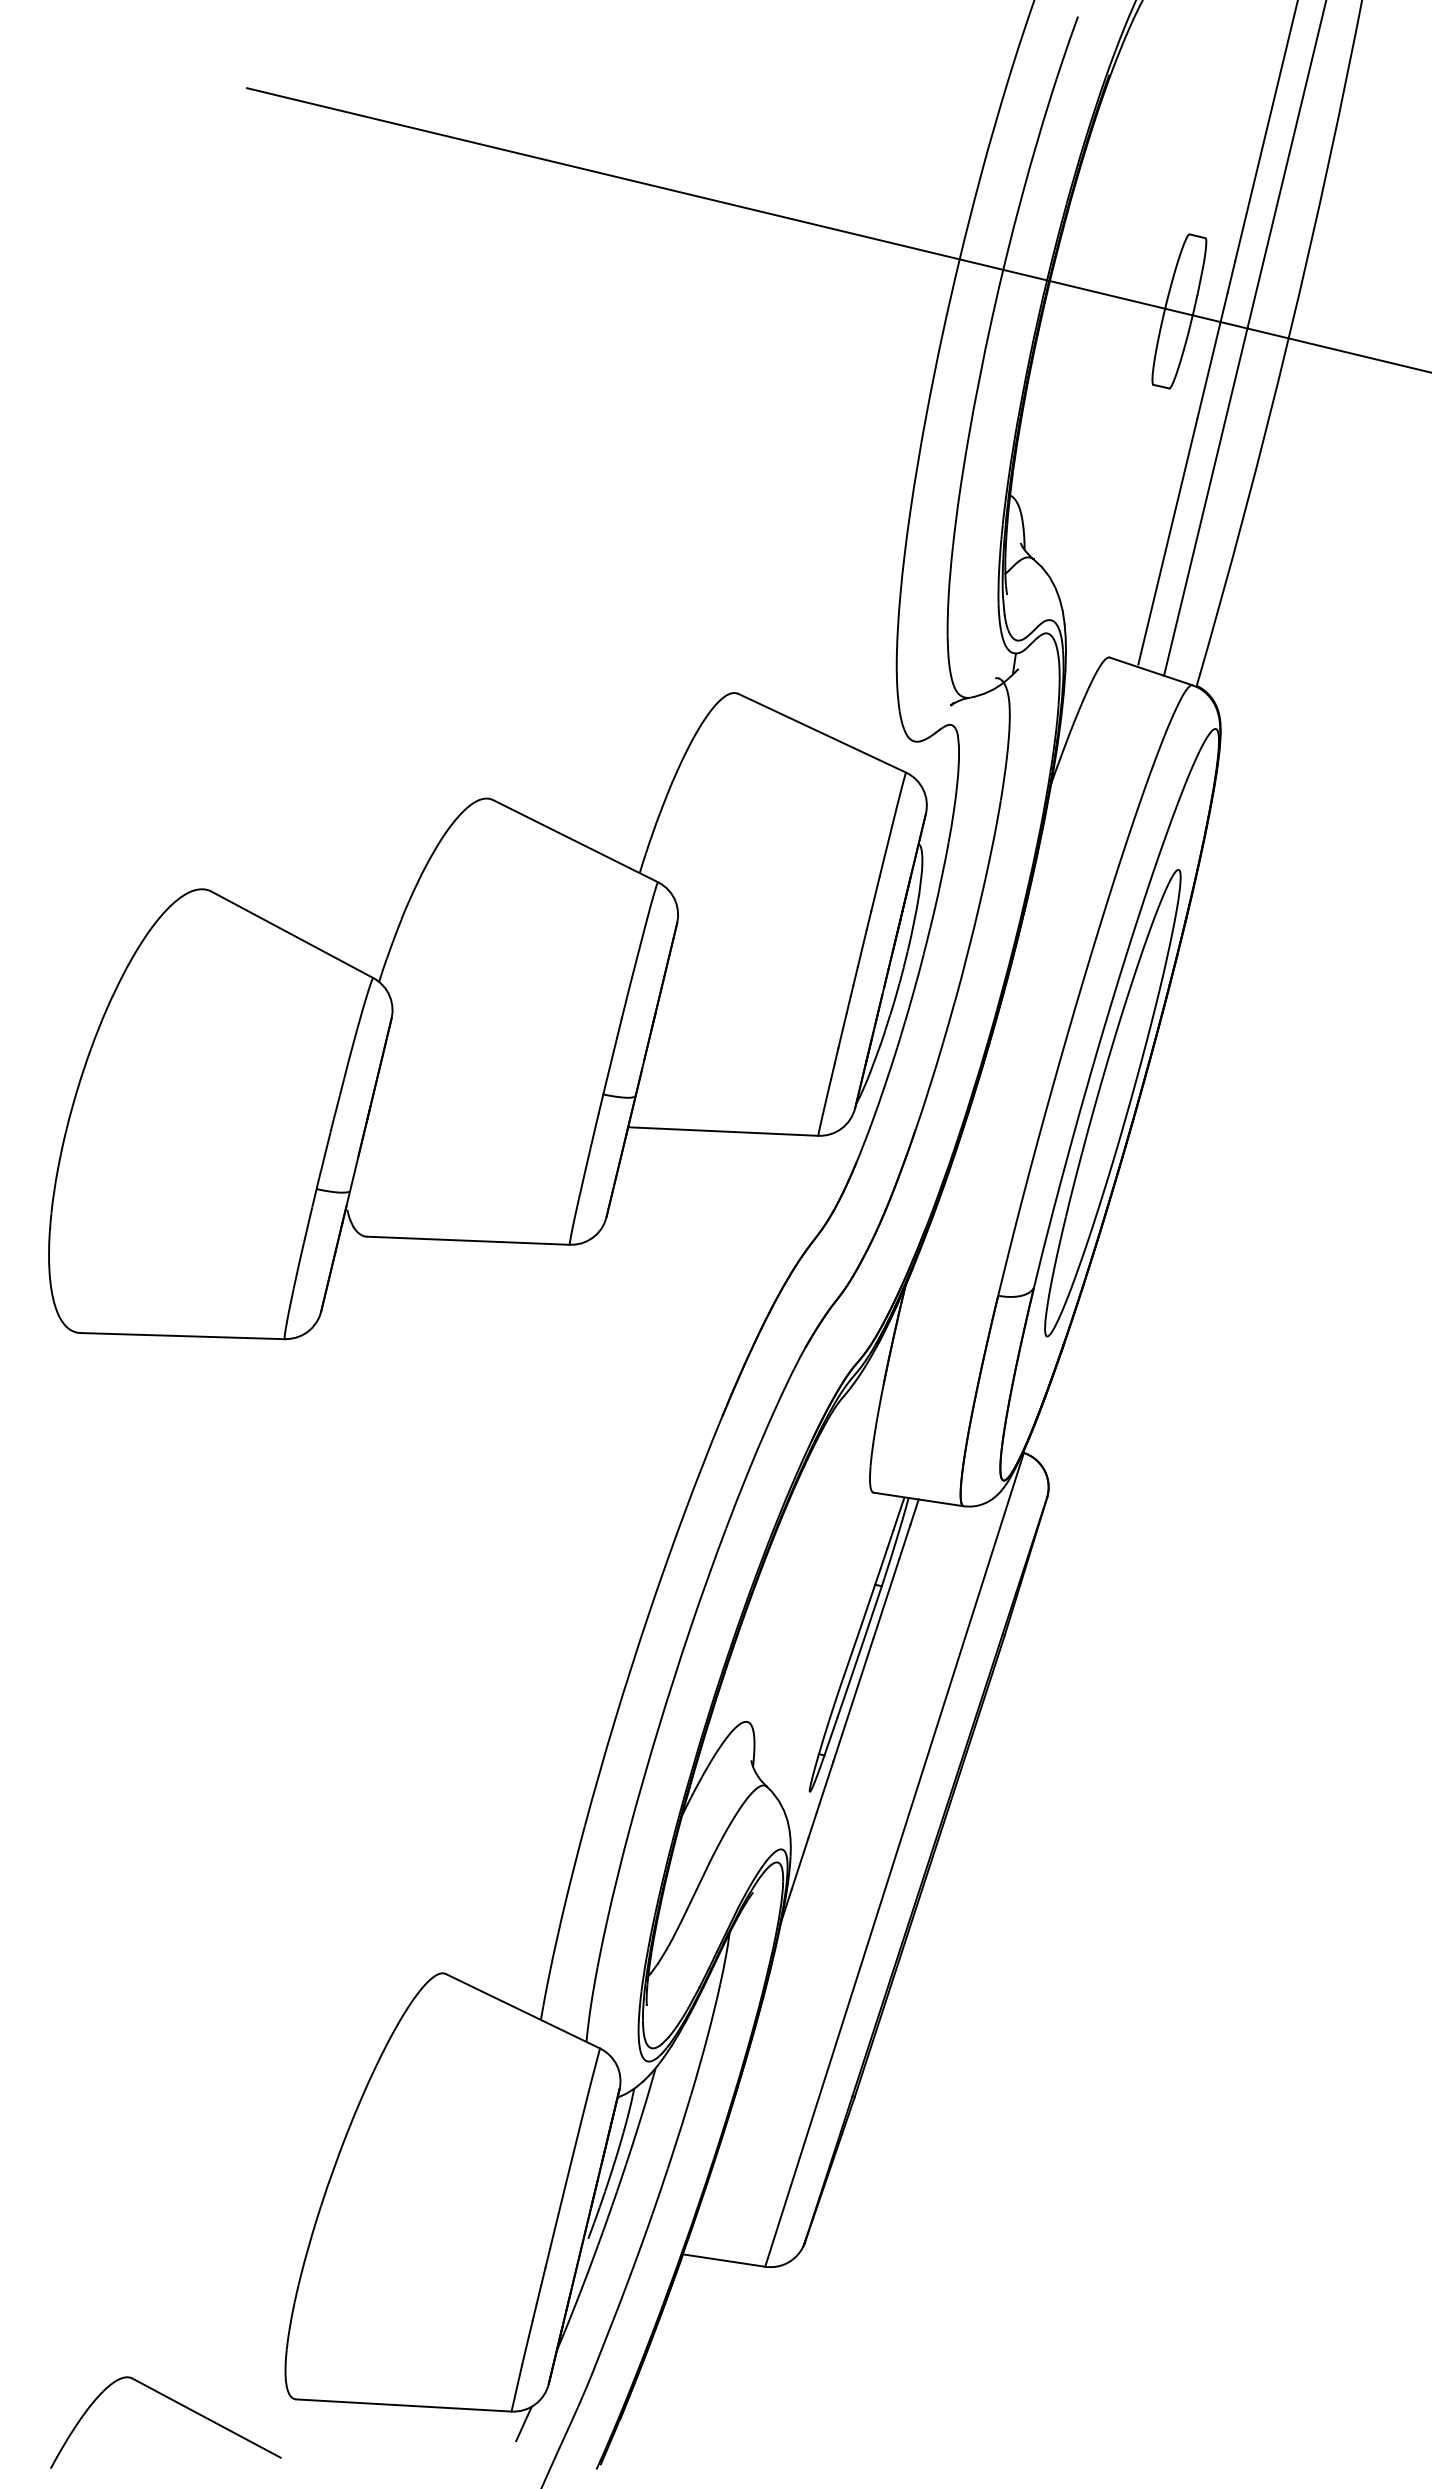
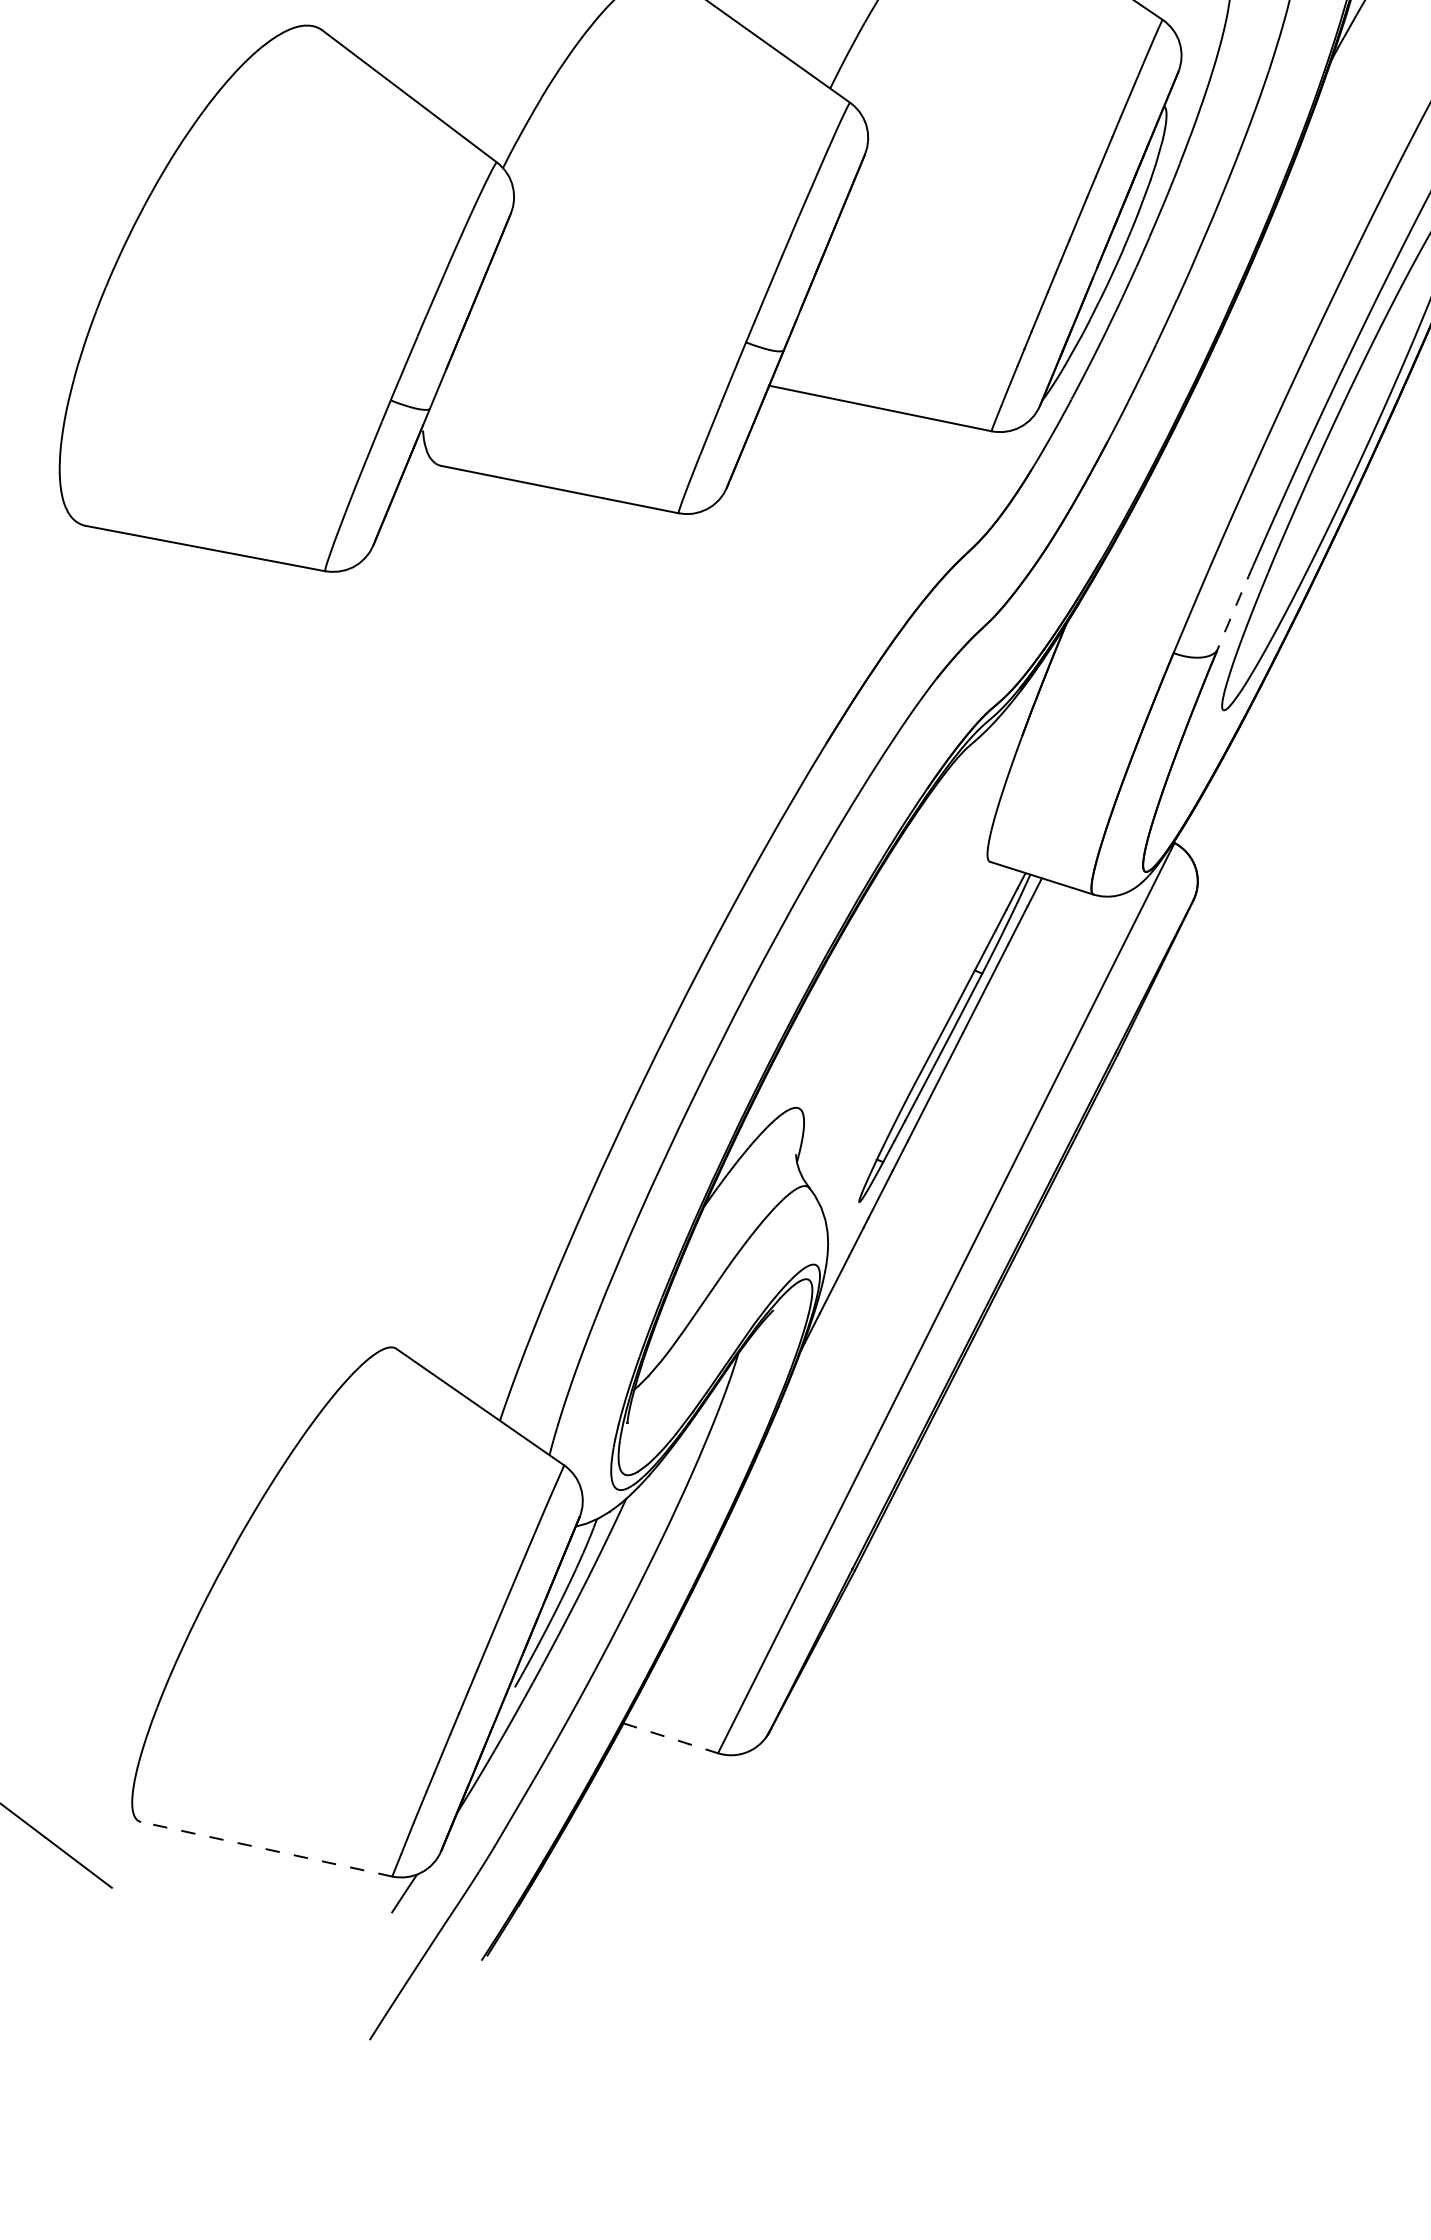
arc: (1043, 1250) -> (1235, 608), solid -> dashed
line: (723, 2260) -> (670, 1738), solid -> dashed
line: (403, 2405) -> (266, 1849), solid -> dashed

